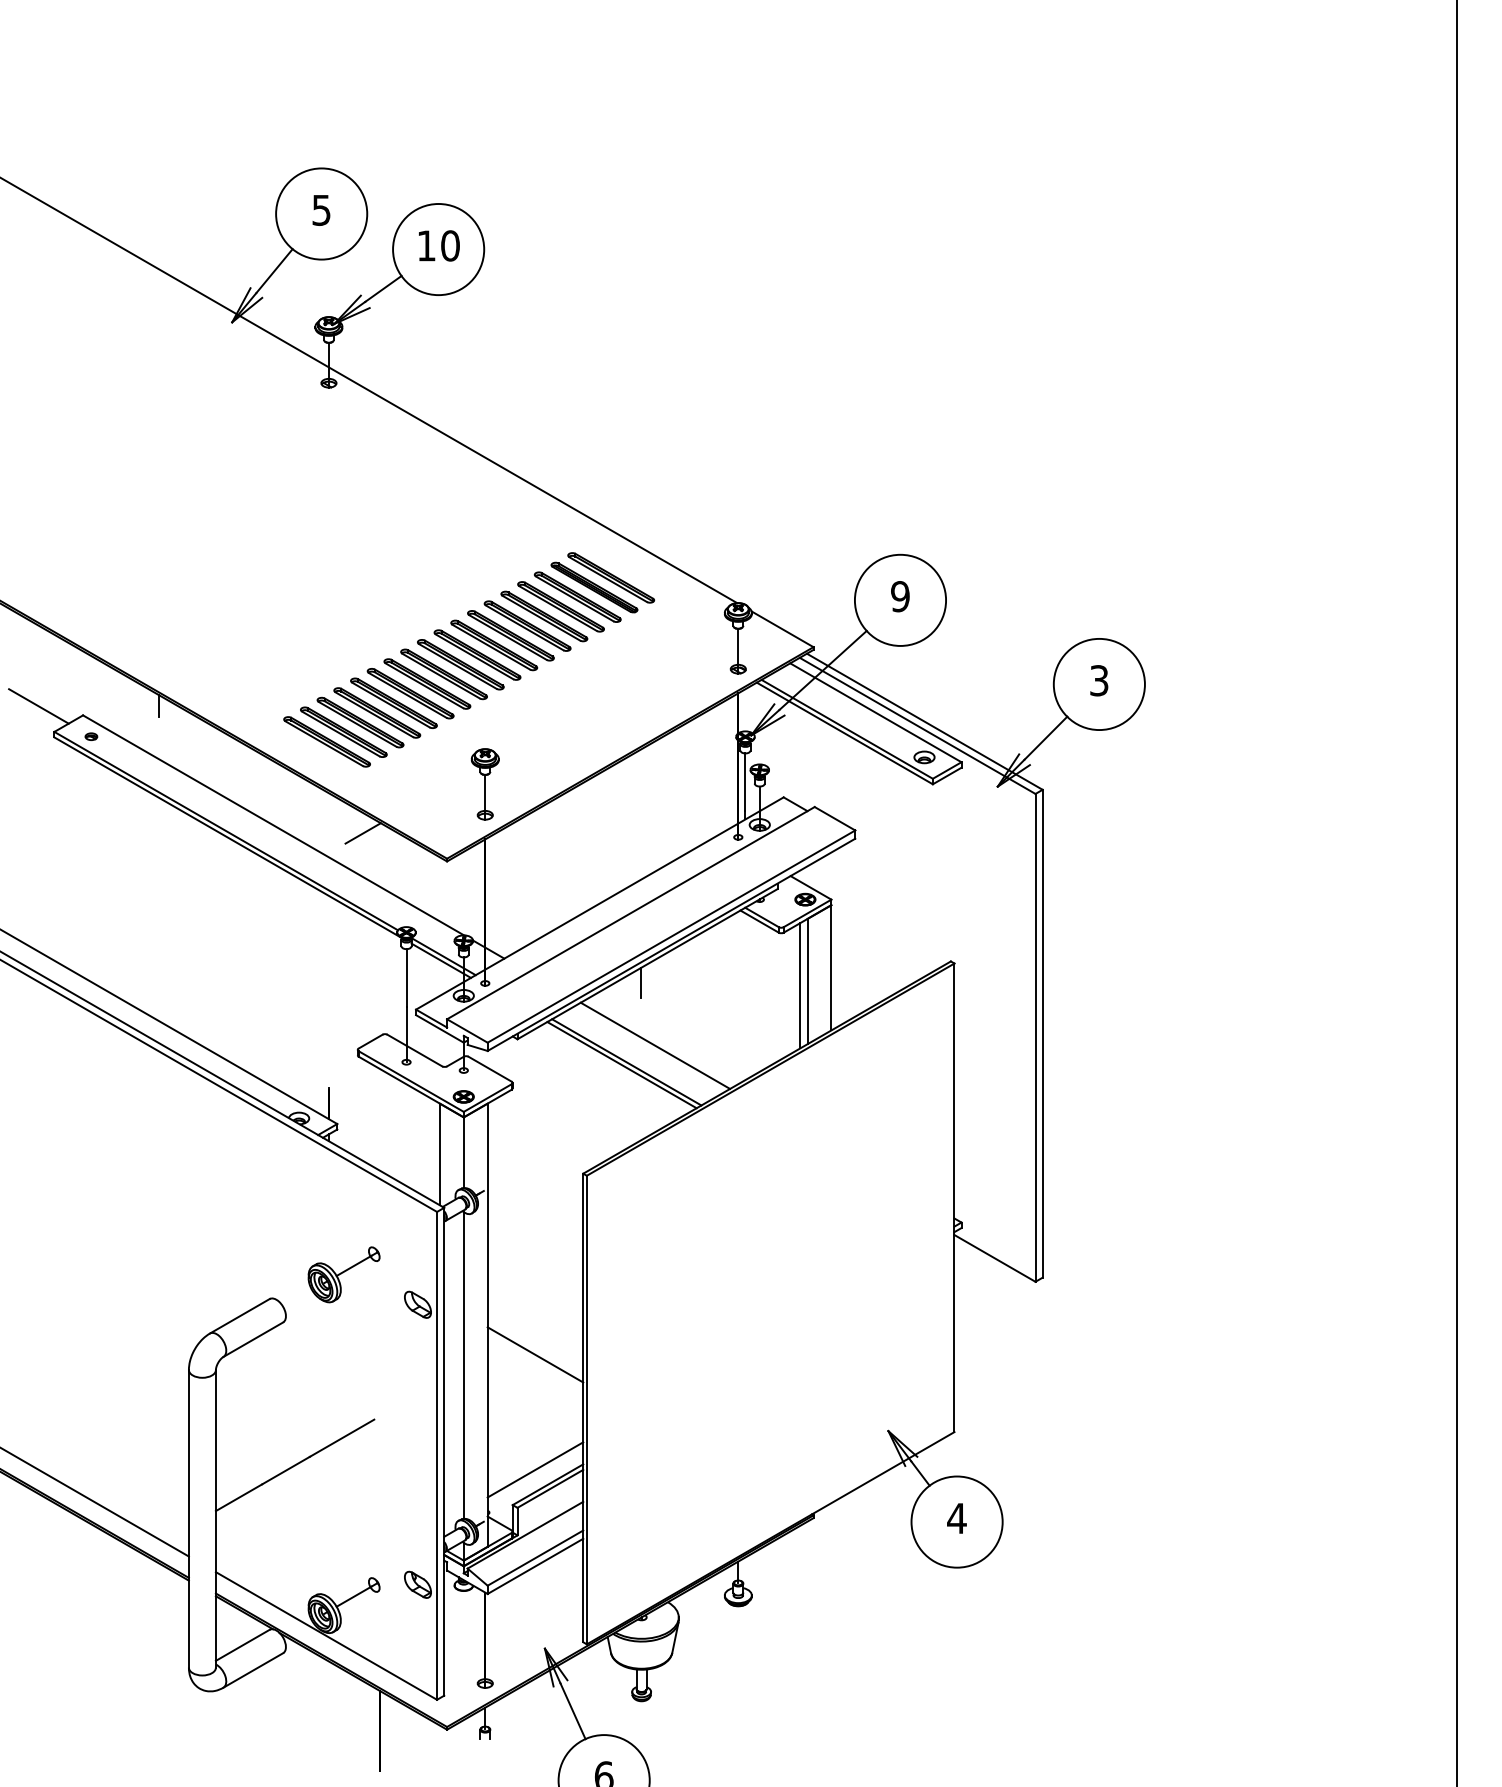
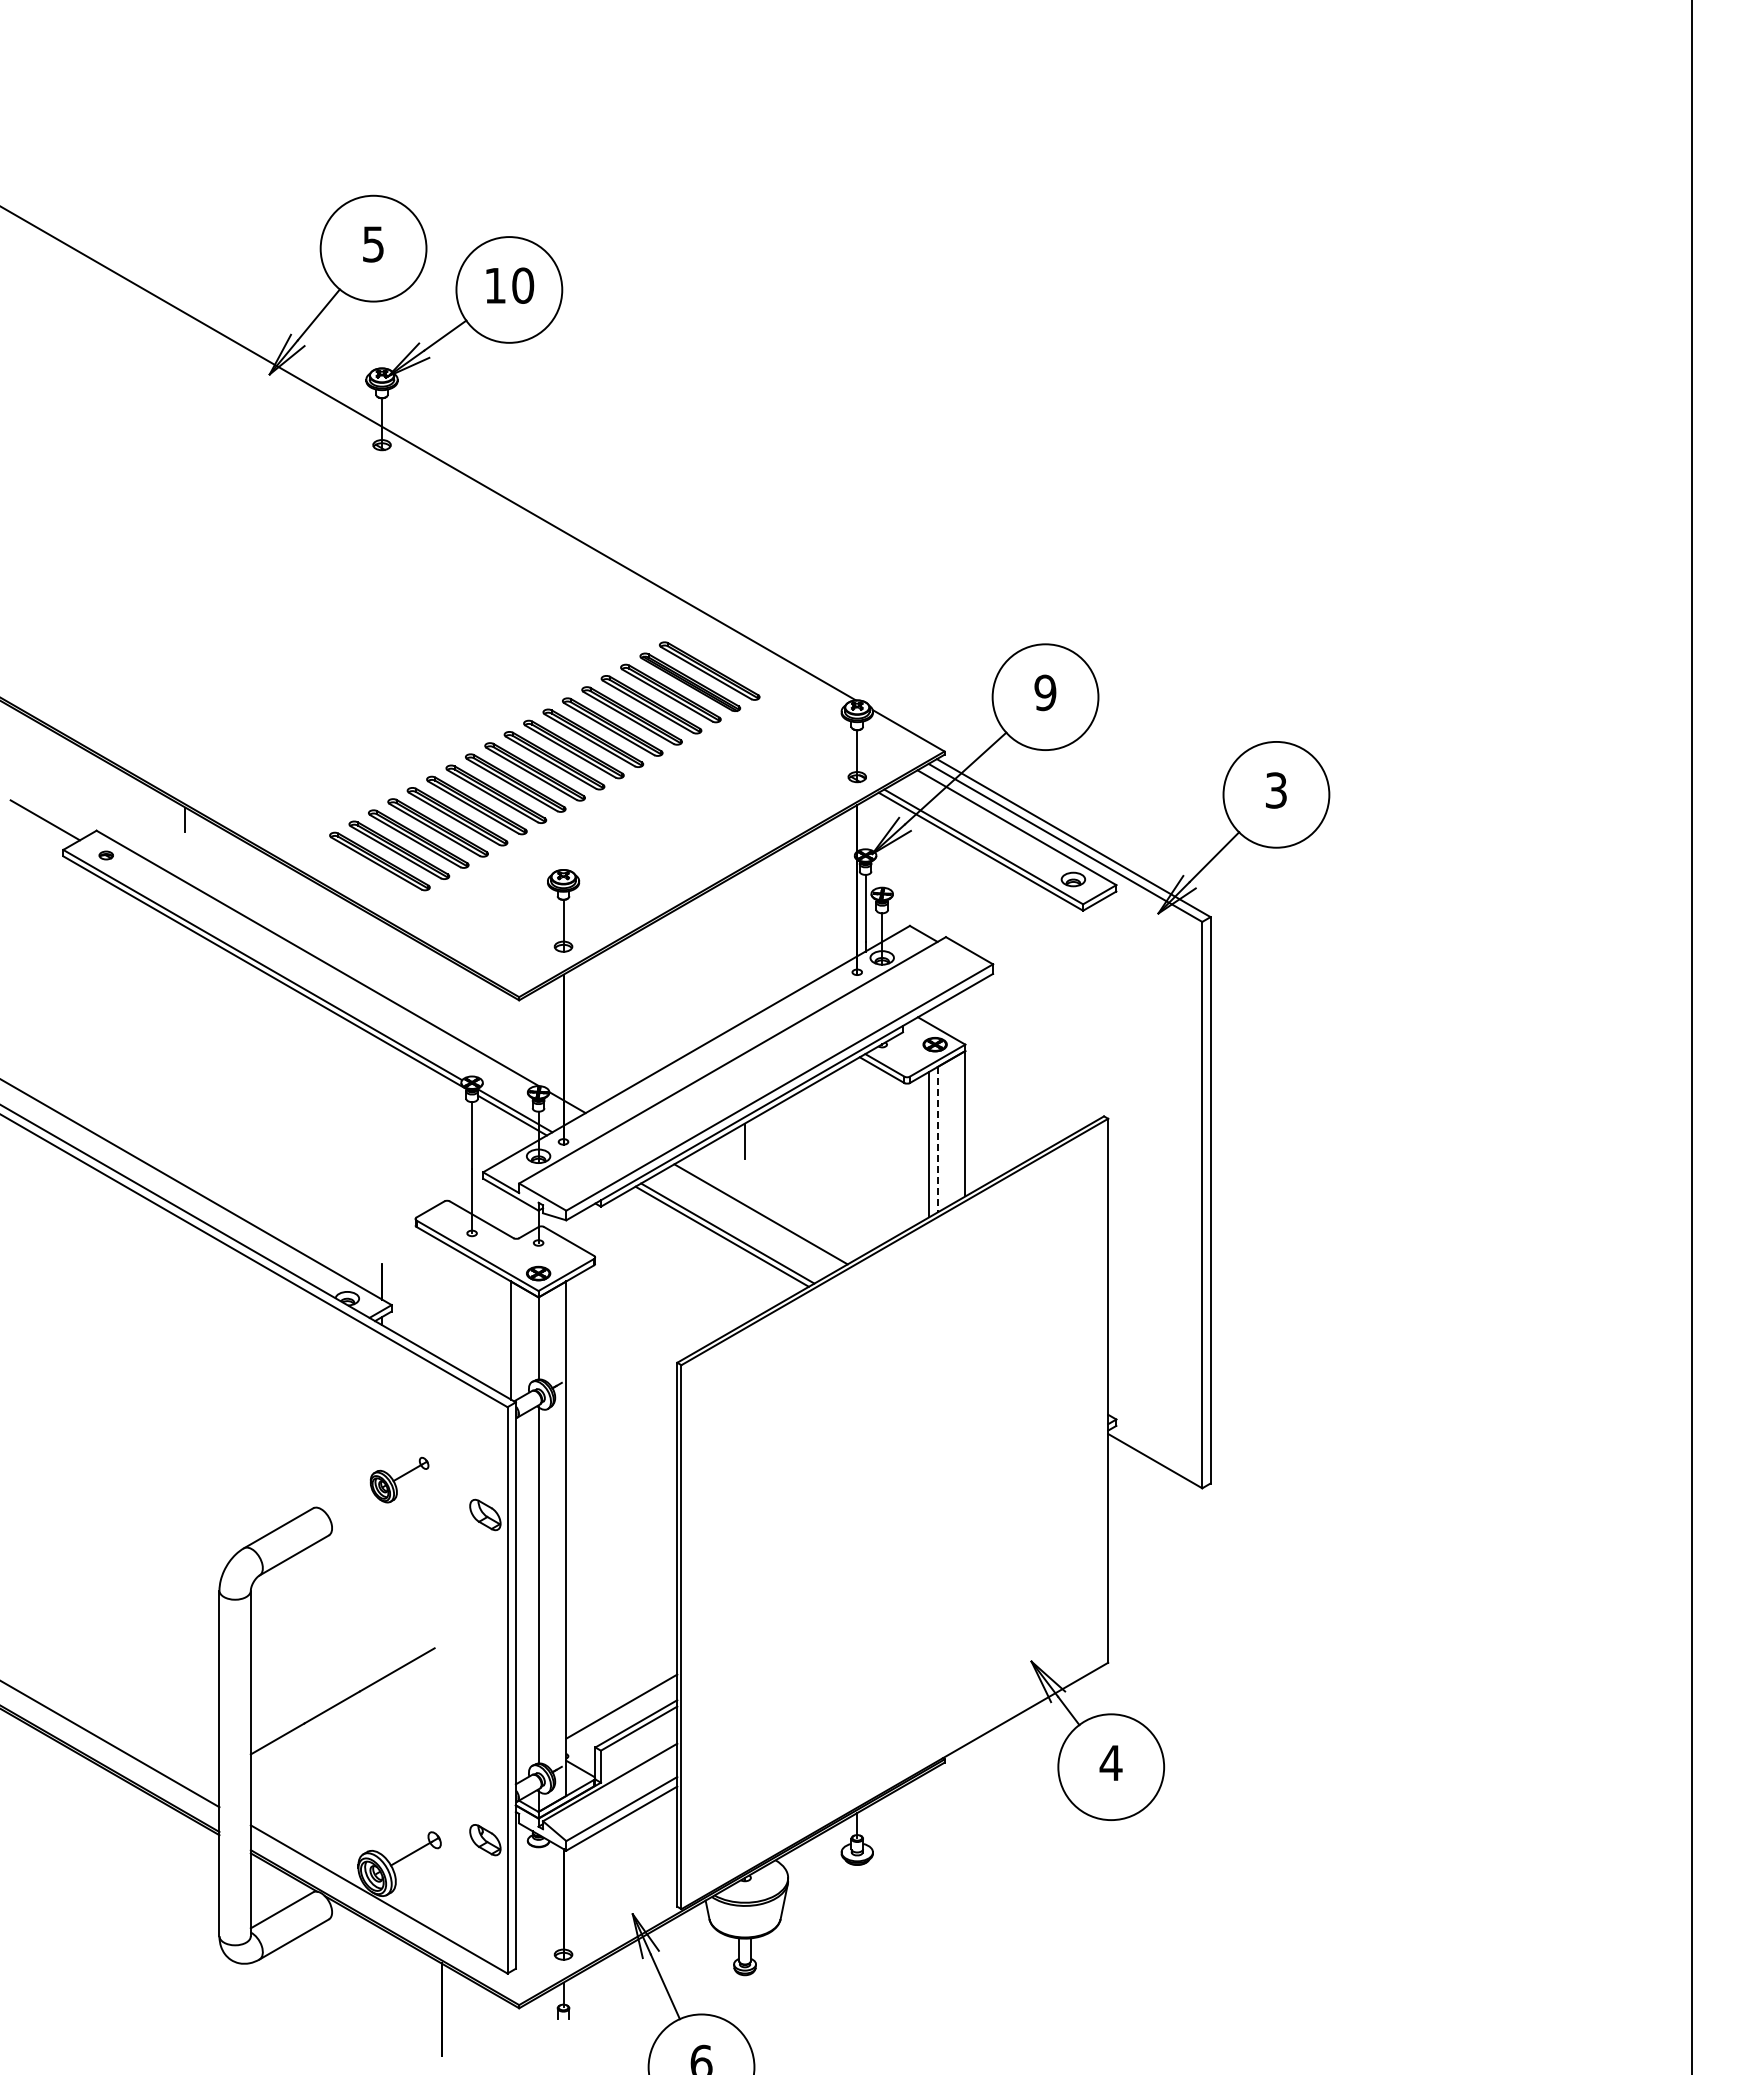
line: (362, 833) -> (421, 967), removed
line: (807, 981) -> (937, 1139), solid -> dashed
part: (343, 1274) -> (399, 1479), size x0.7
line: (535, 1355) -> (621, 1573), removed

